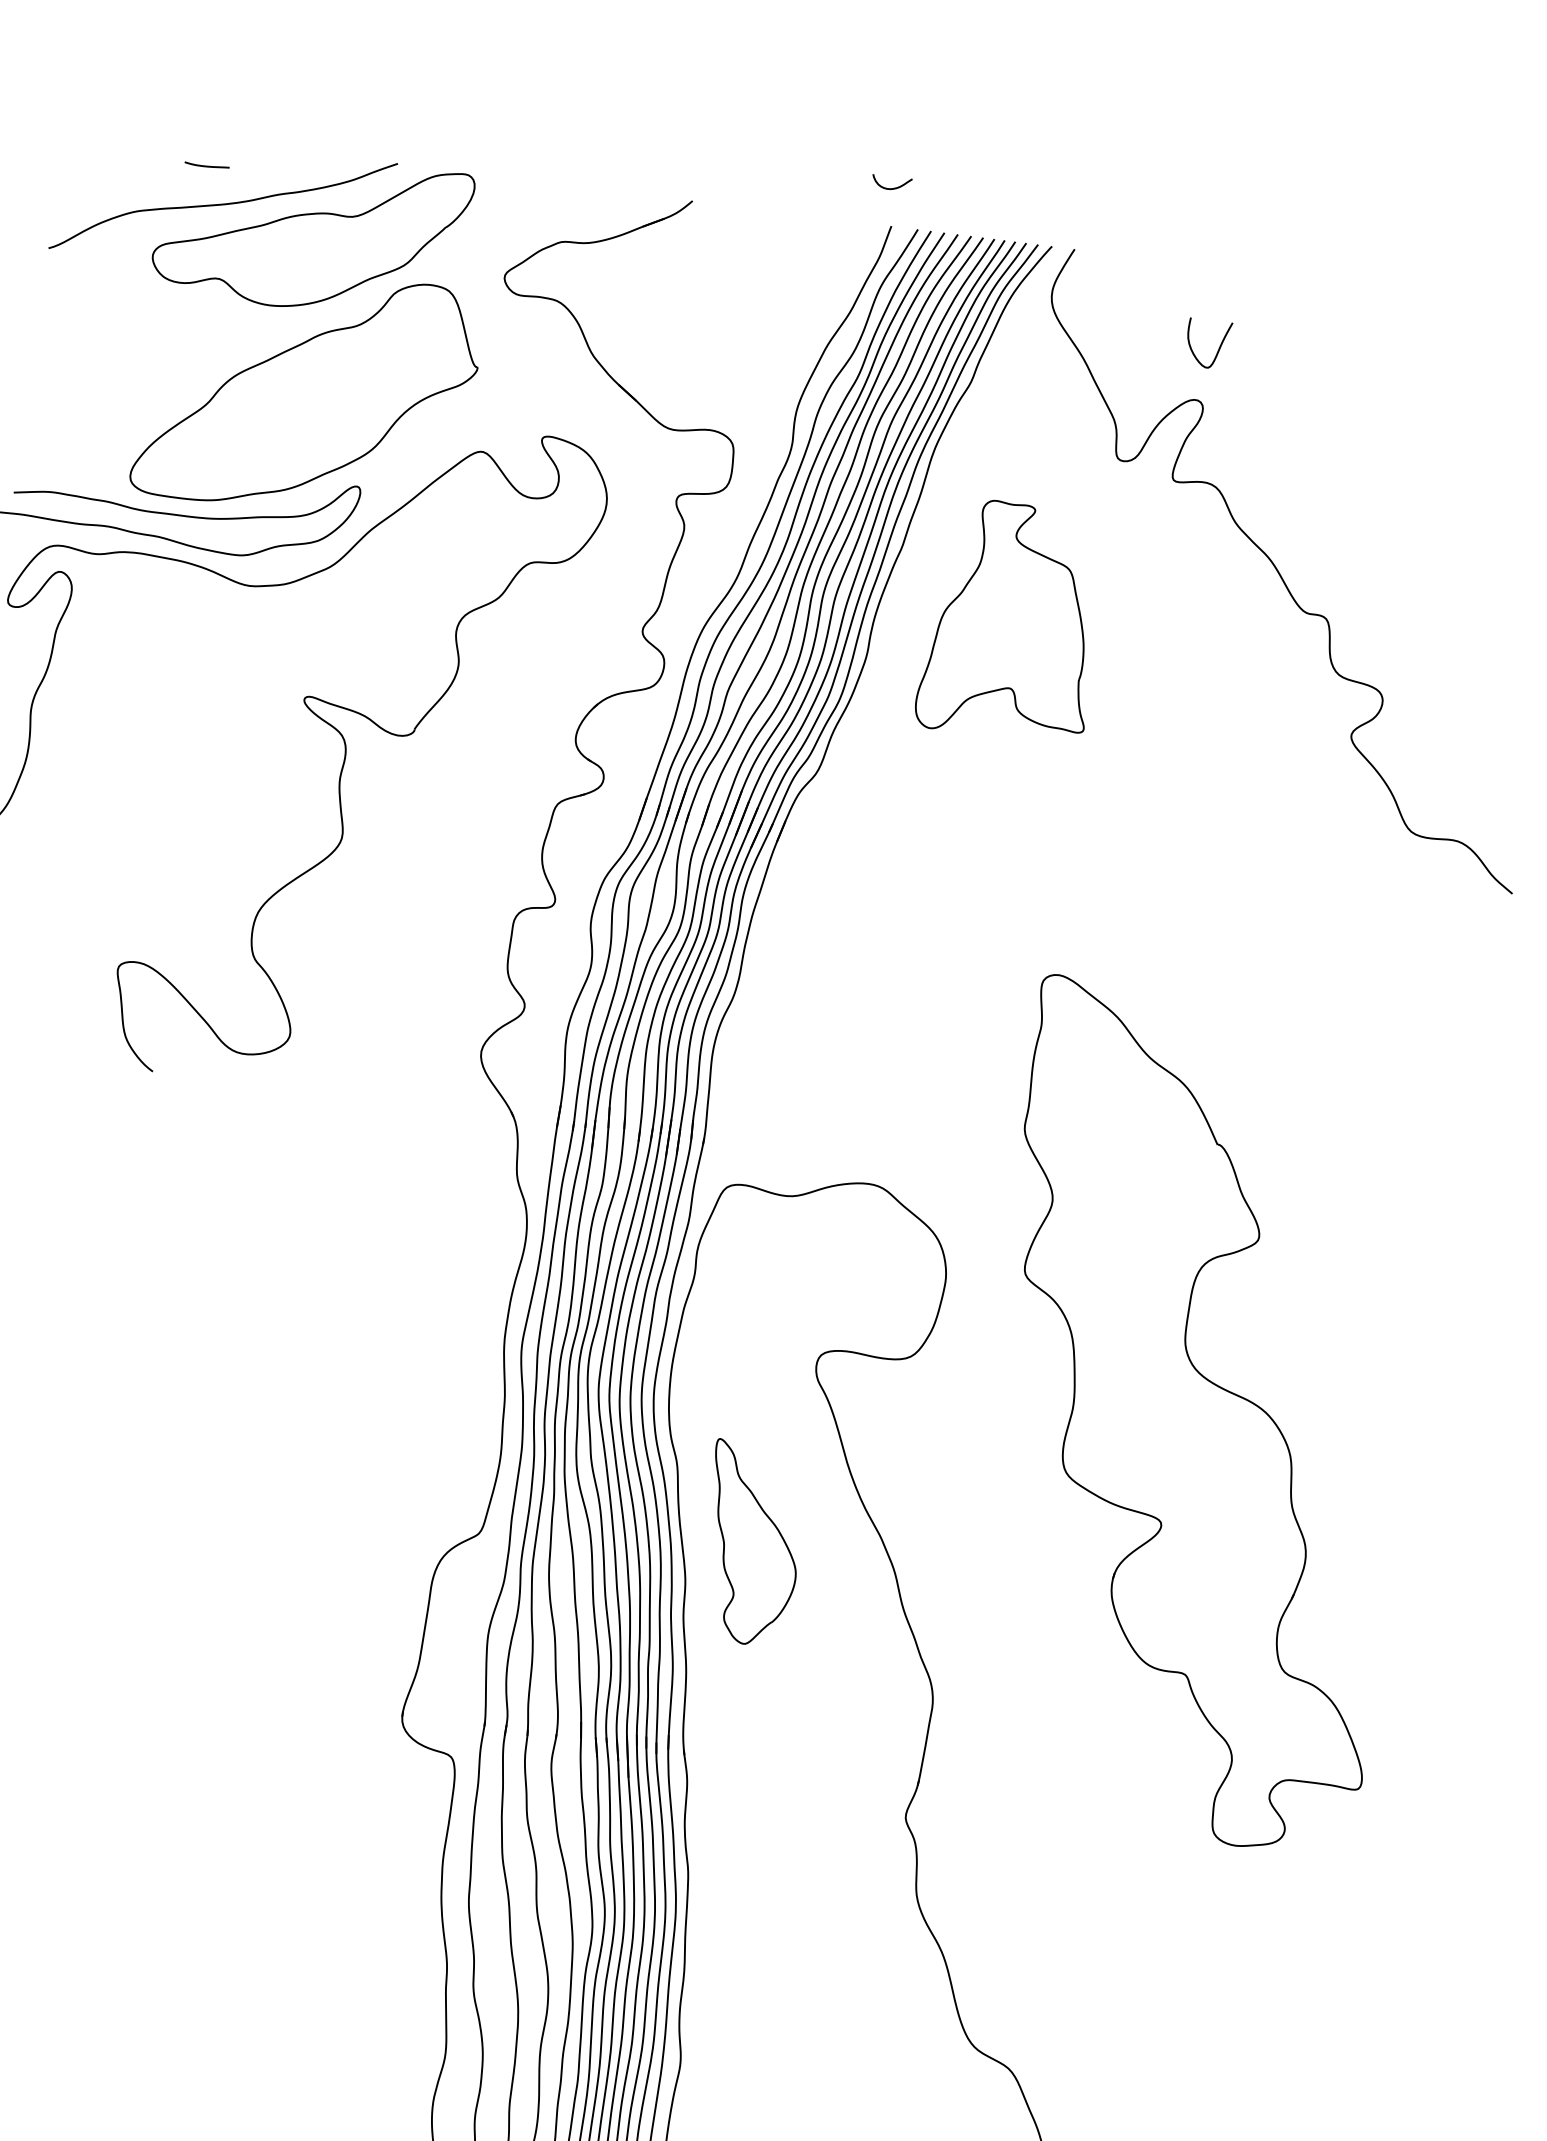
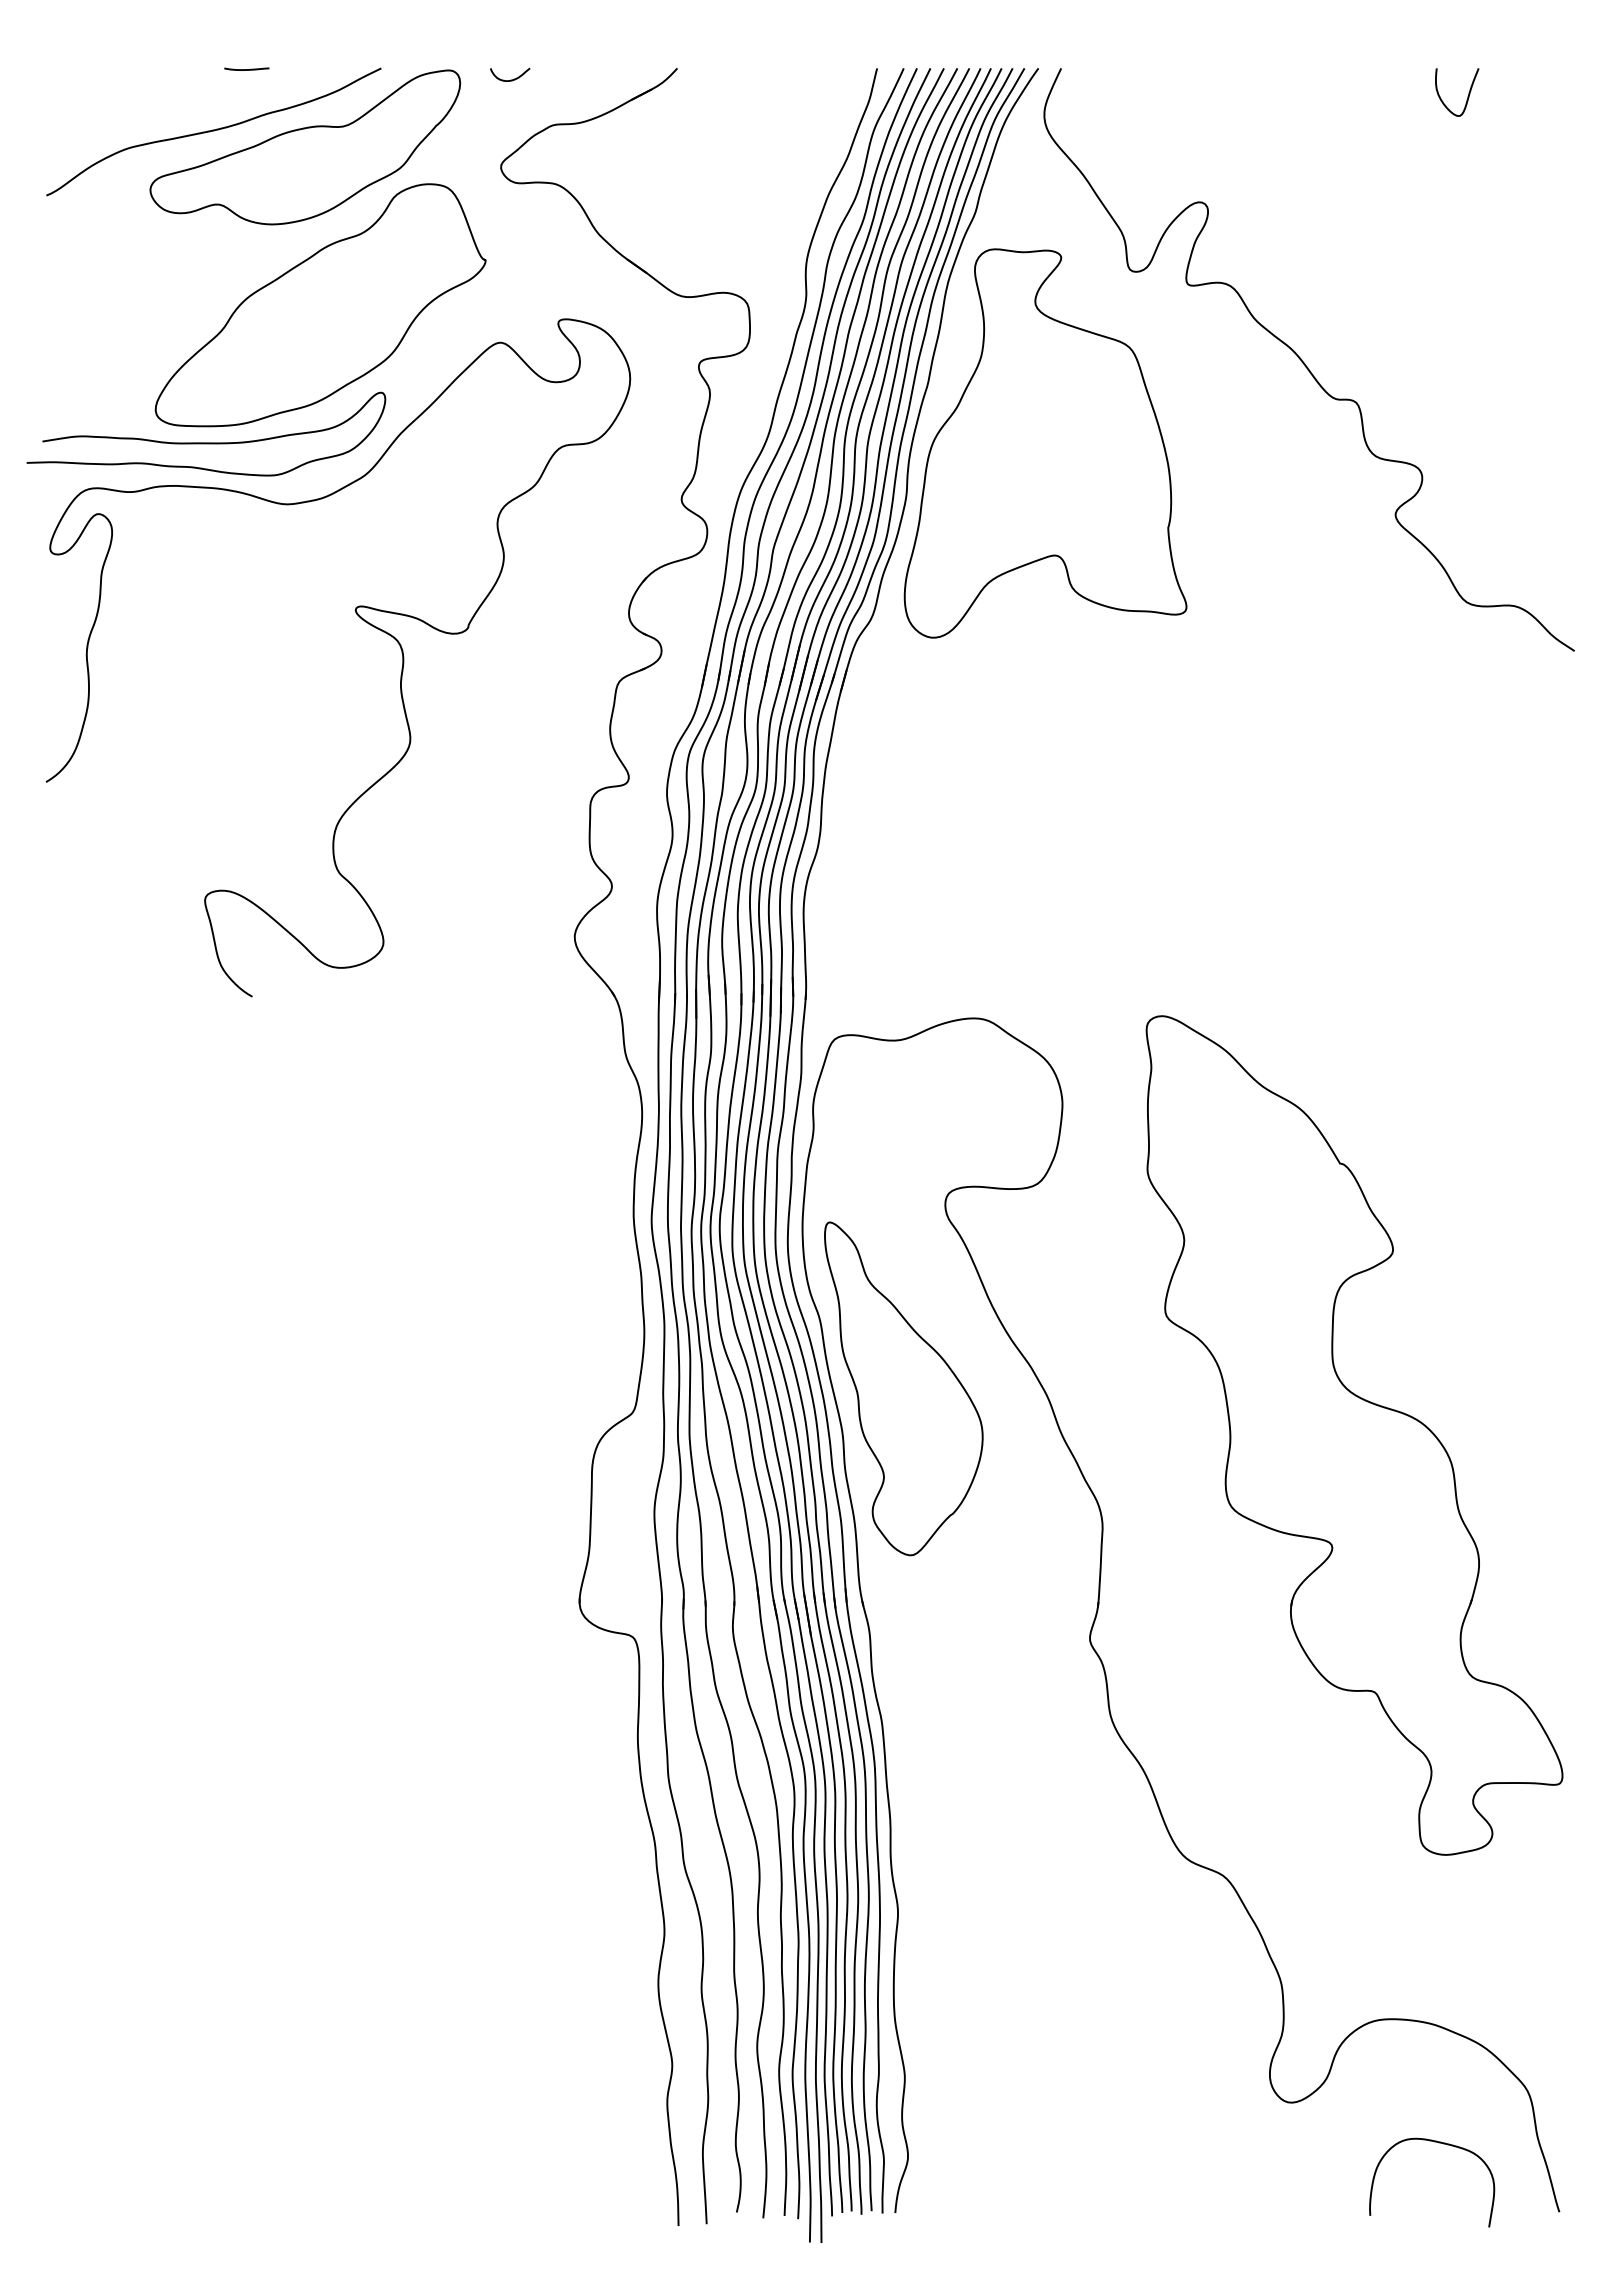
curve: (206, 166) -> (246, 69), moved
curve: (891, 187) -> (510, 79), moved
curve: (1218, 349) -> (1467, 96), moved
part: (1011, 620) -> (1045, 443), size x1.67
part: (1197, 1416) -> (1354, 1435), moved
part: (751, 1543) -> (903, 1388), size x1.67

